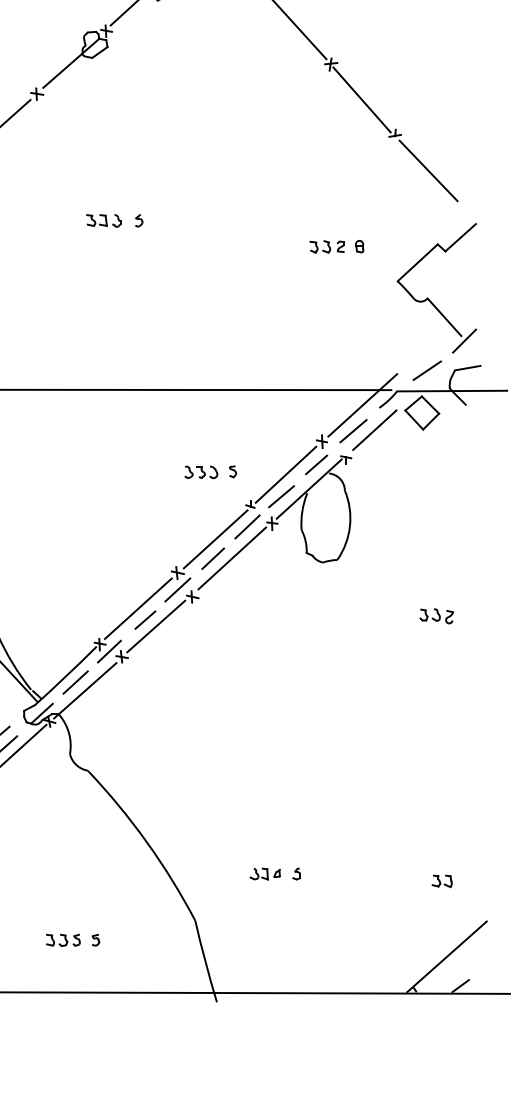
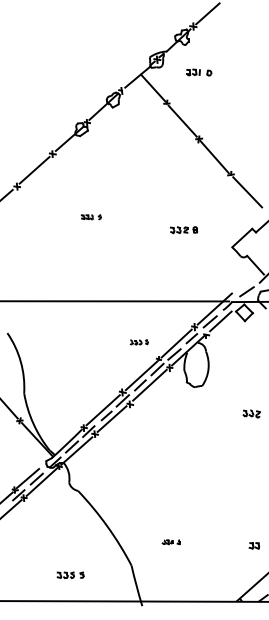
part: (114, 221) -> (91, 217), size x0.7
part: (337, 247) -> (184, 230), moved
part: (211, 472) -> (139, 342), size x0.7
part: (275, 872) -> (171, 541), size x0.7

